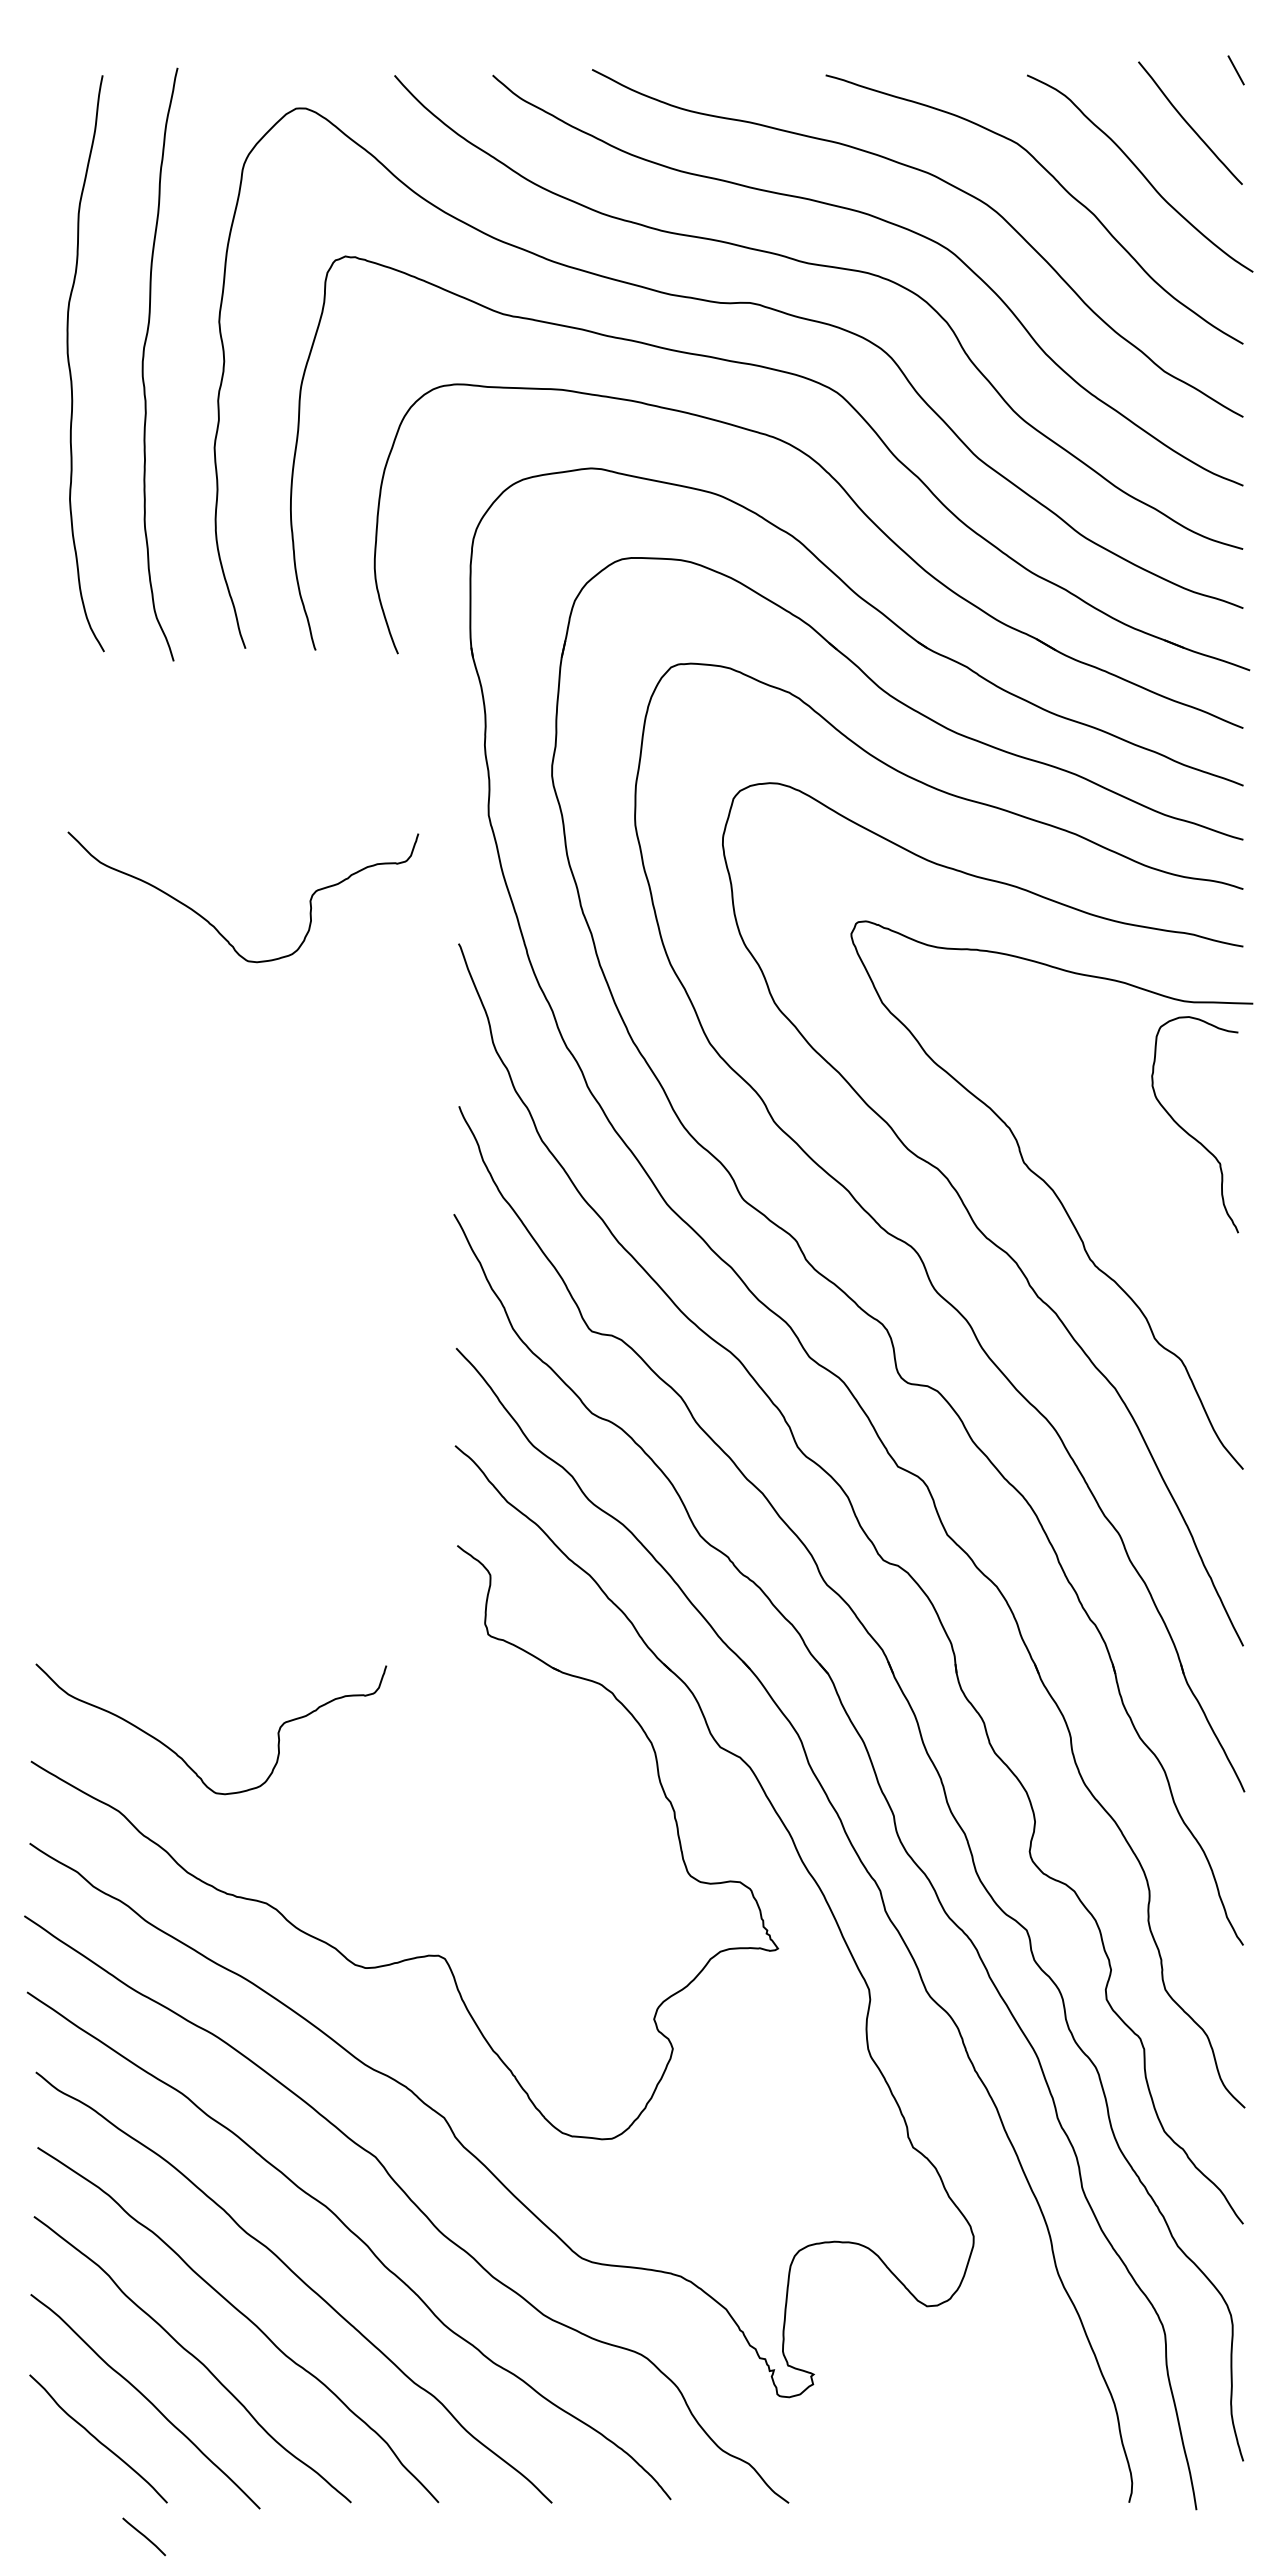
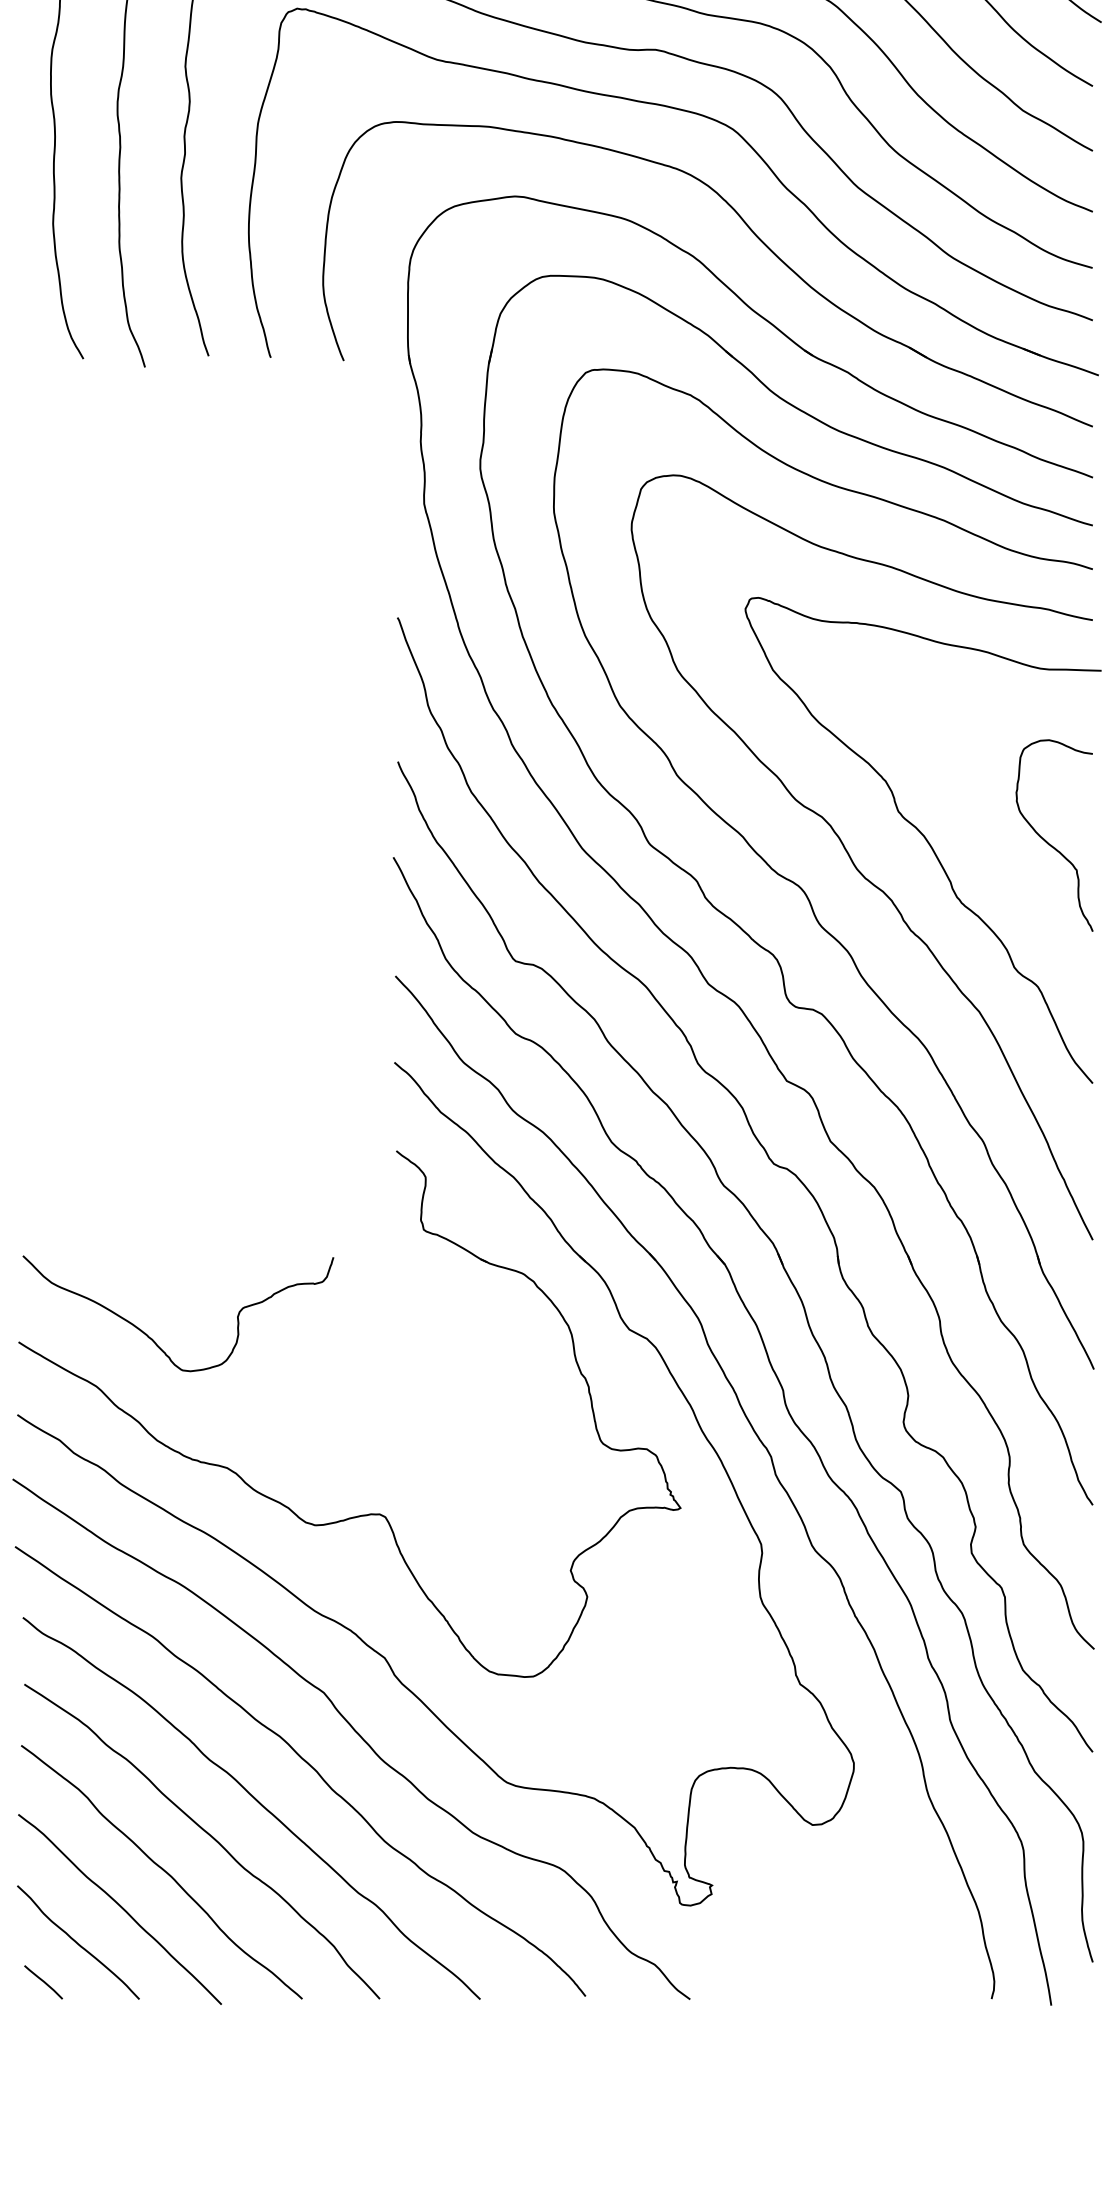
curve: (214, 926) -> (181, 602), removed
curve: (1187, 1131) -> (1047, 841), moved
line: (144, 2536) -> (43, 1982), moved

